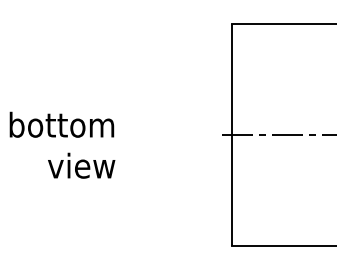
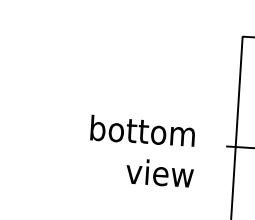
text: (62, 144) -> (142, 150), moved

